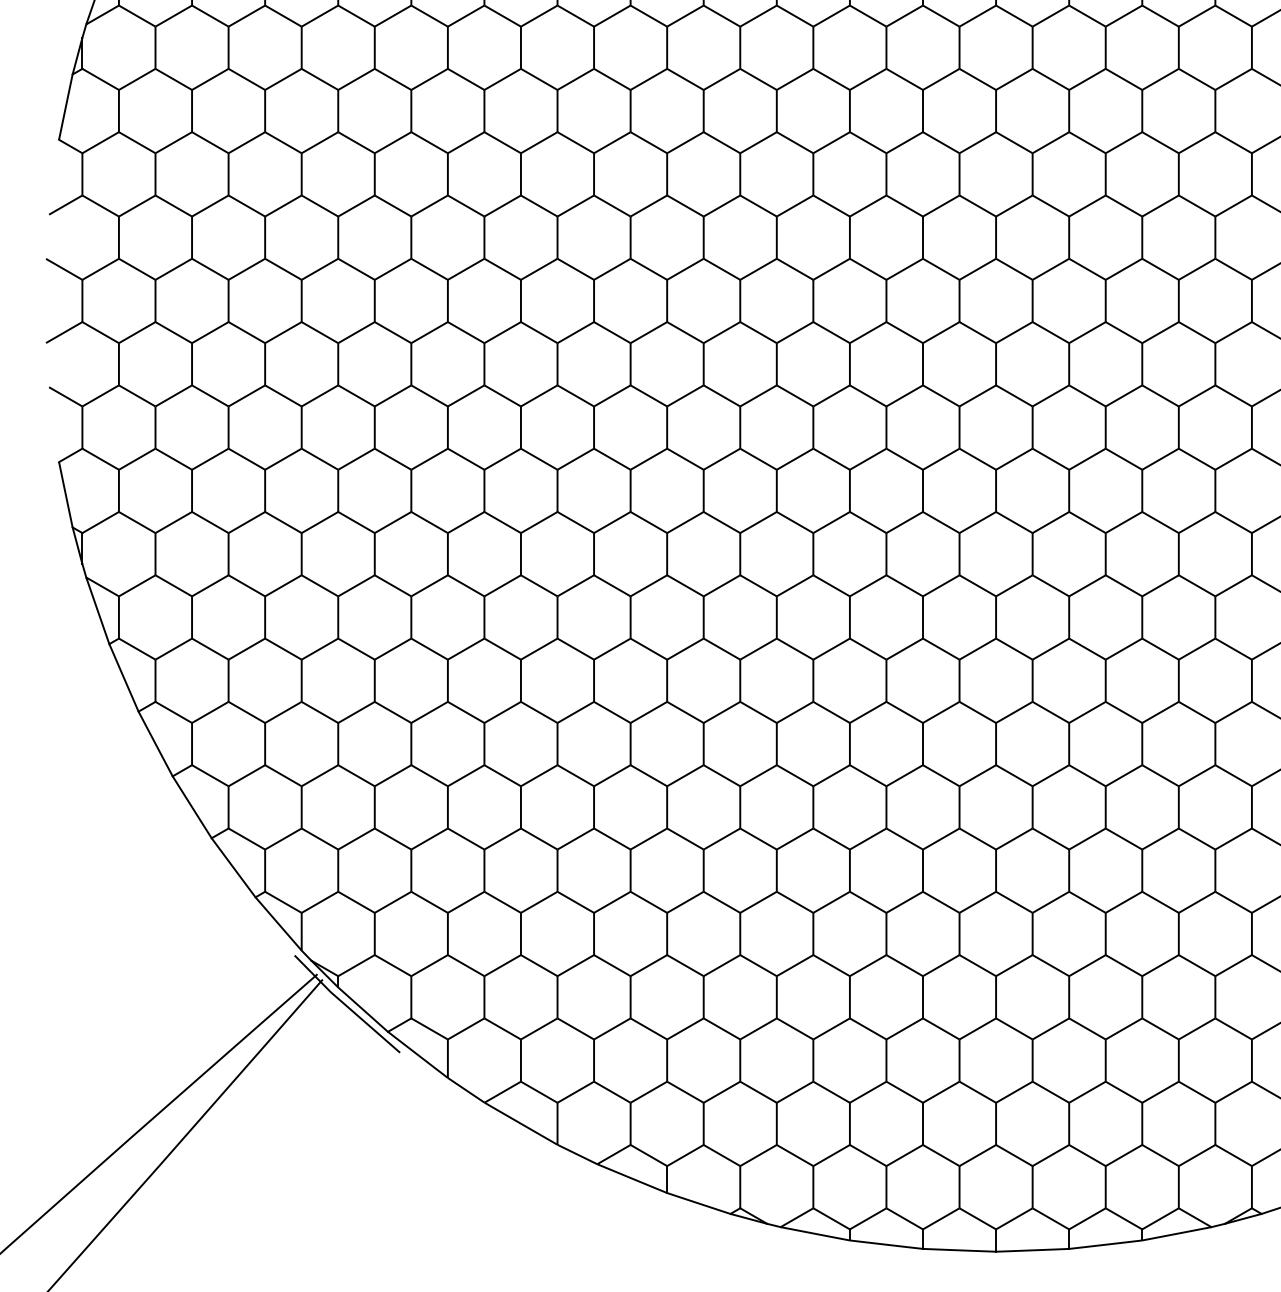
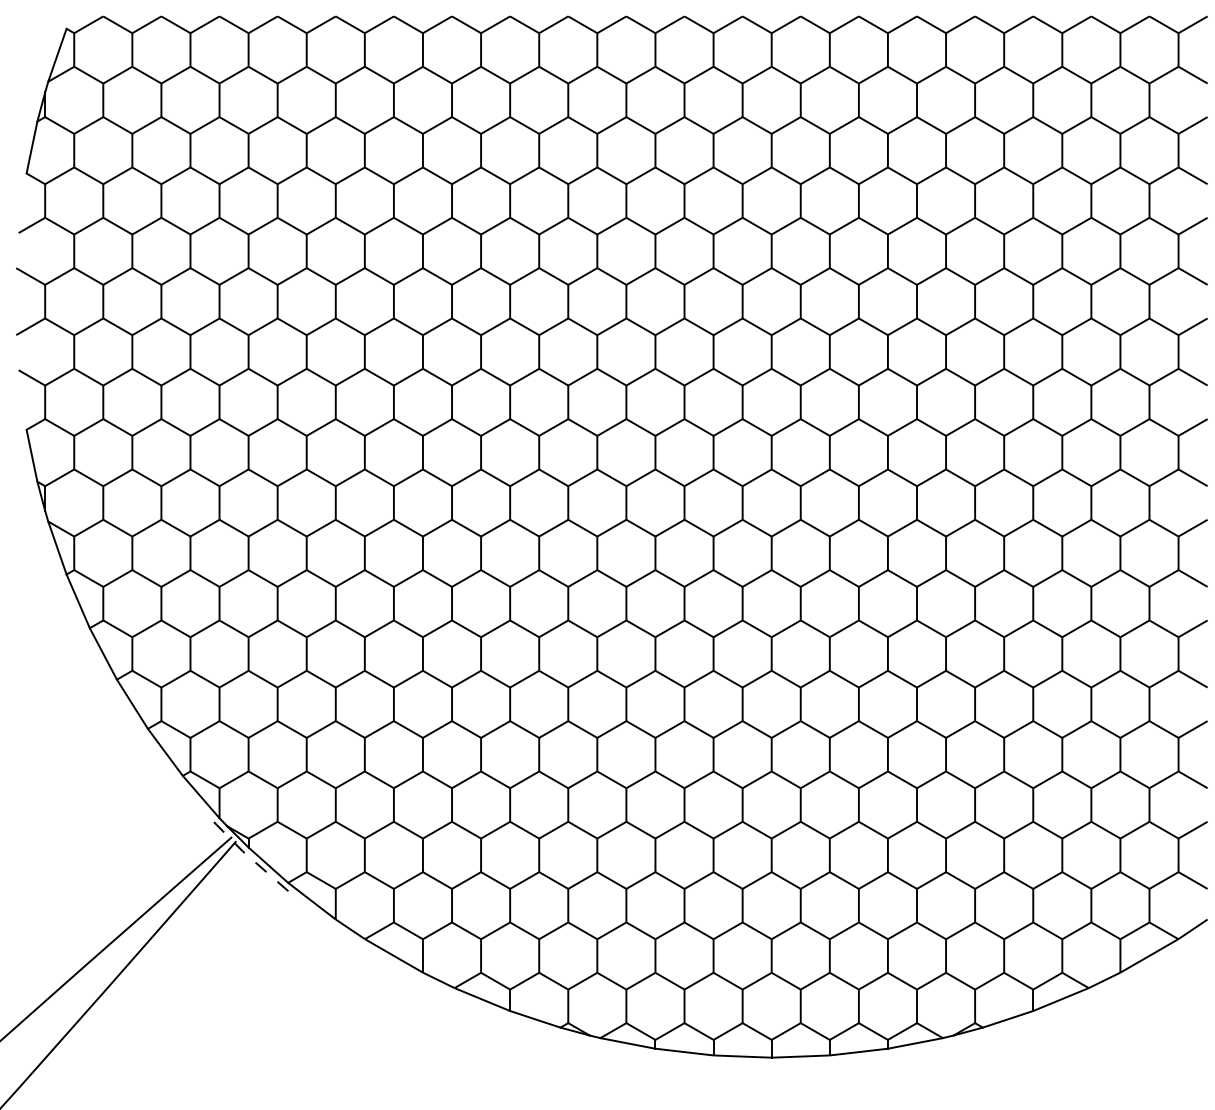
line: (345, 1005) -> (254, 861), solid -> dashed

